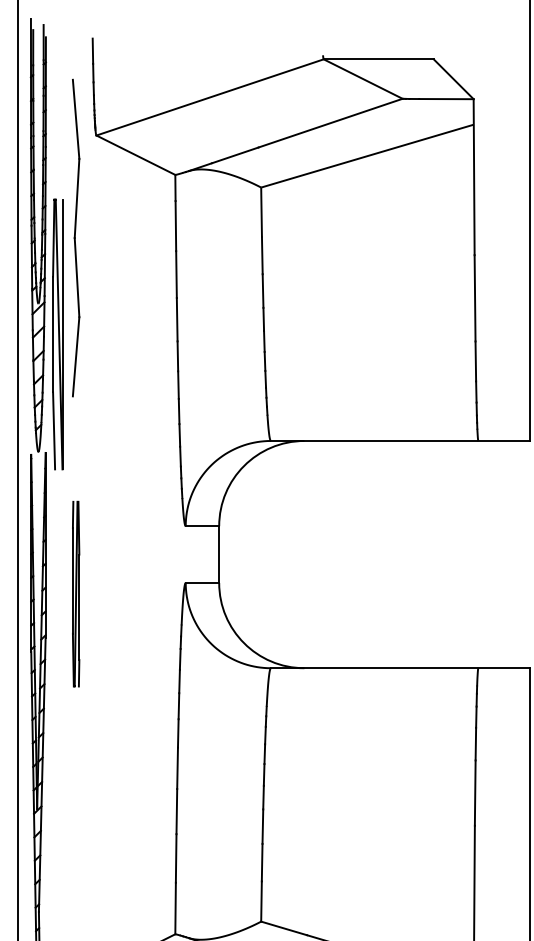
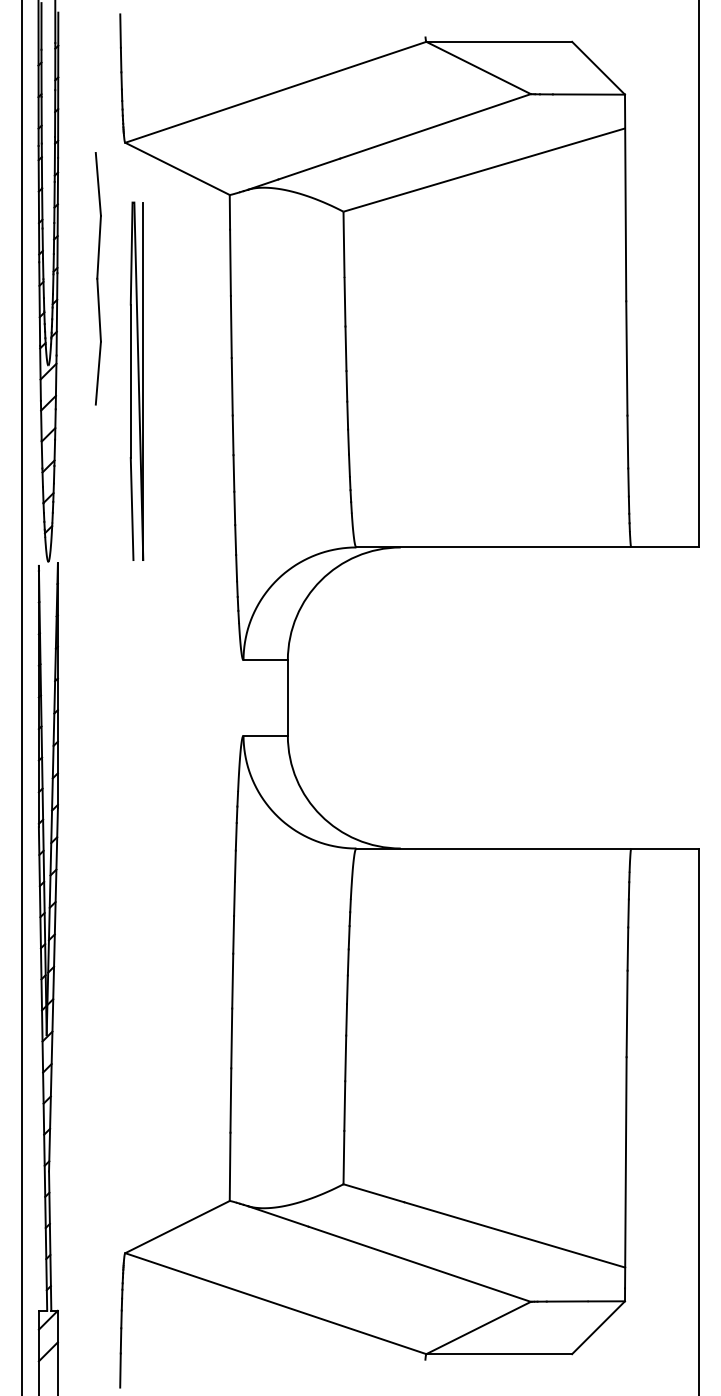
part: (76, 237) -> (98, 278), size x0.6
part: (57, 333) -> (136, 380), moved
part: (76, 594) -> (98, 750), removed

